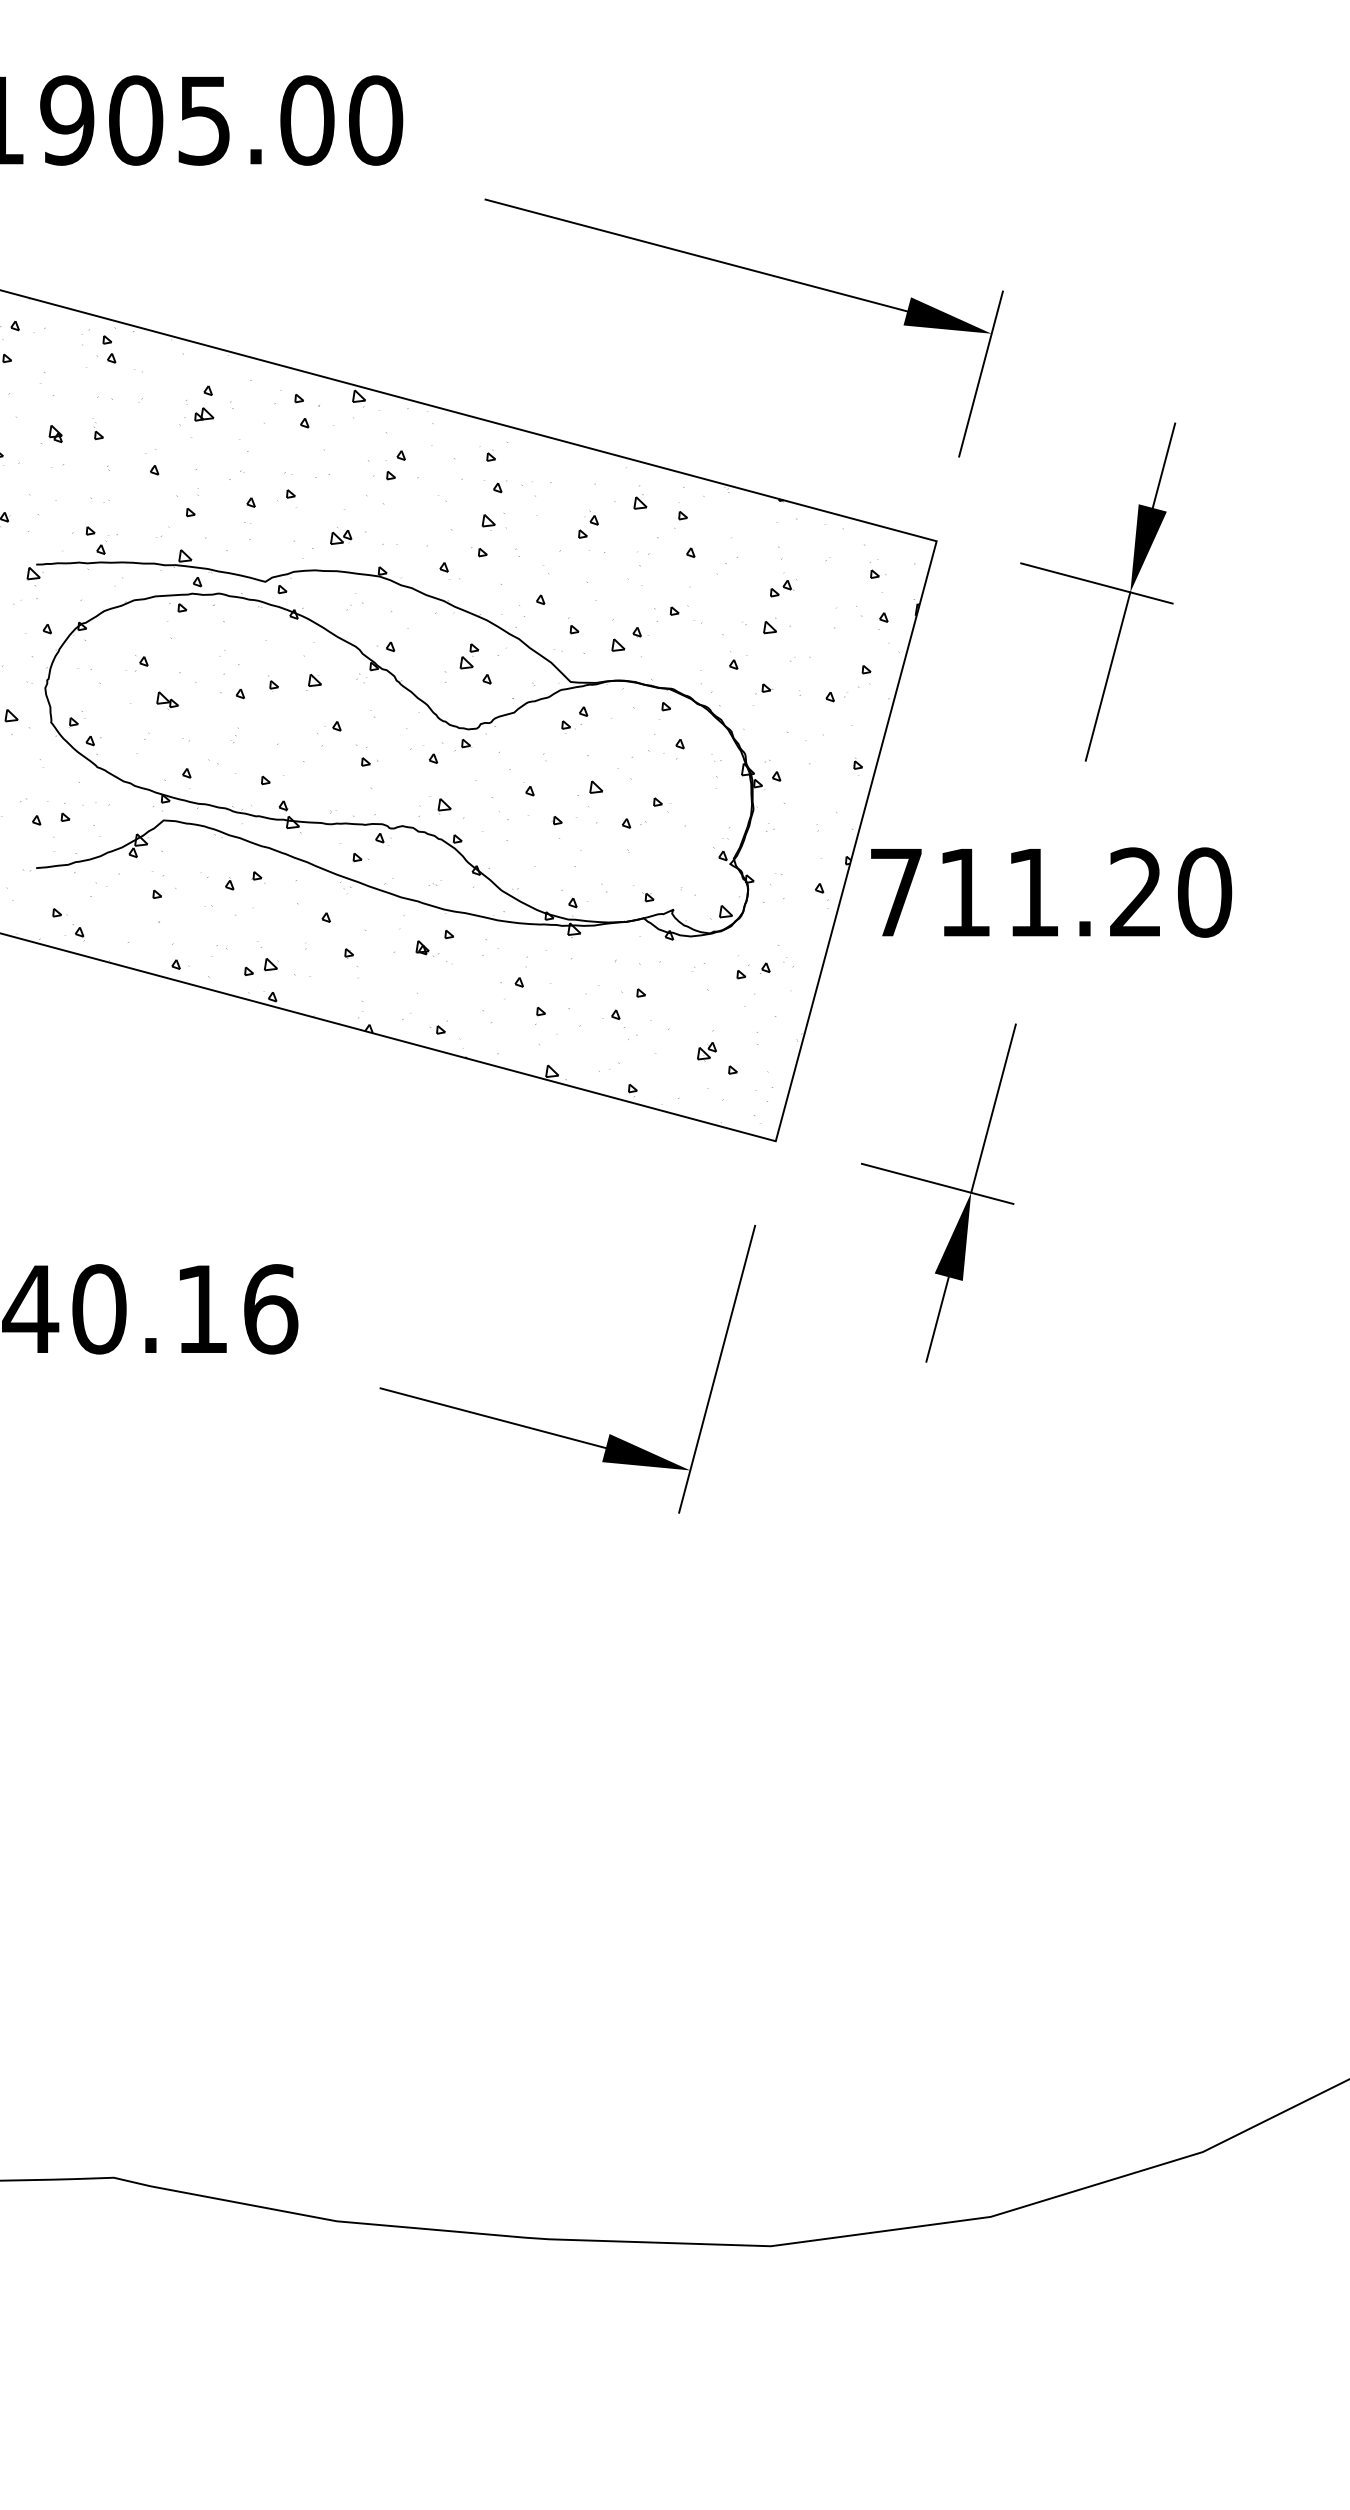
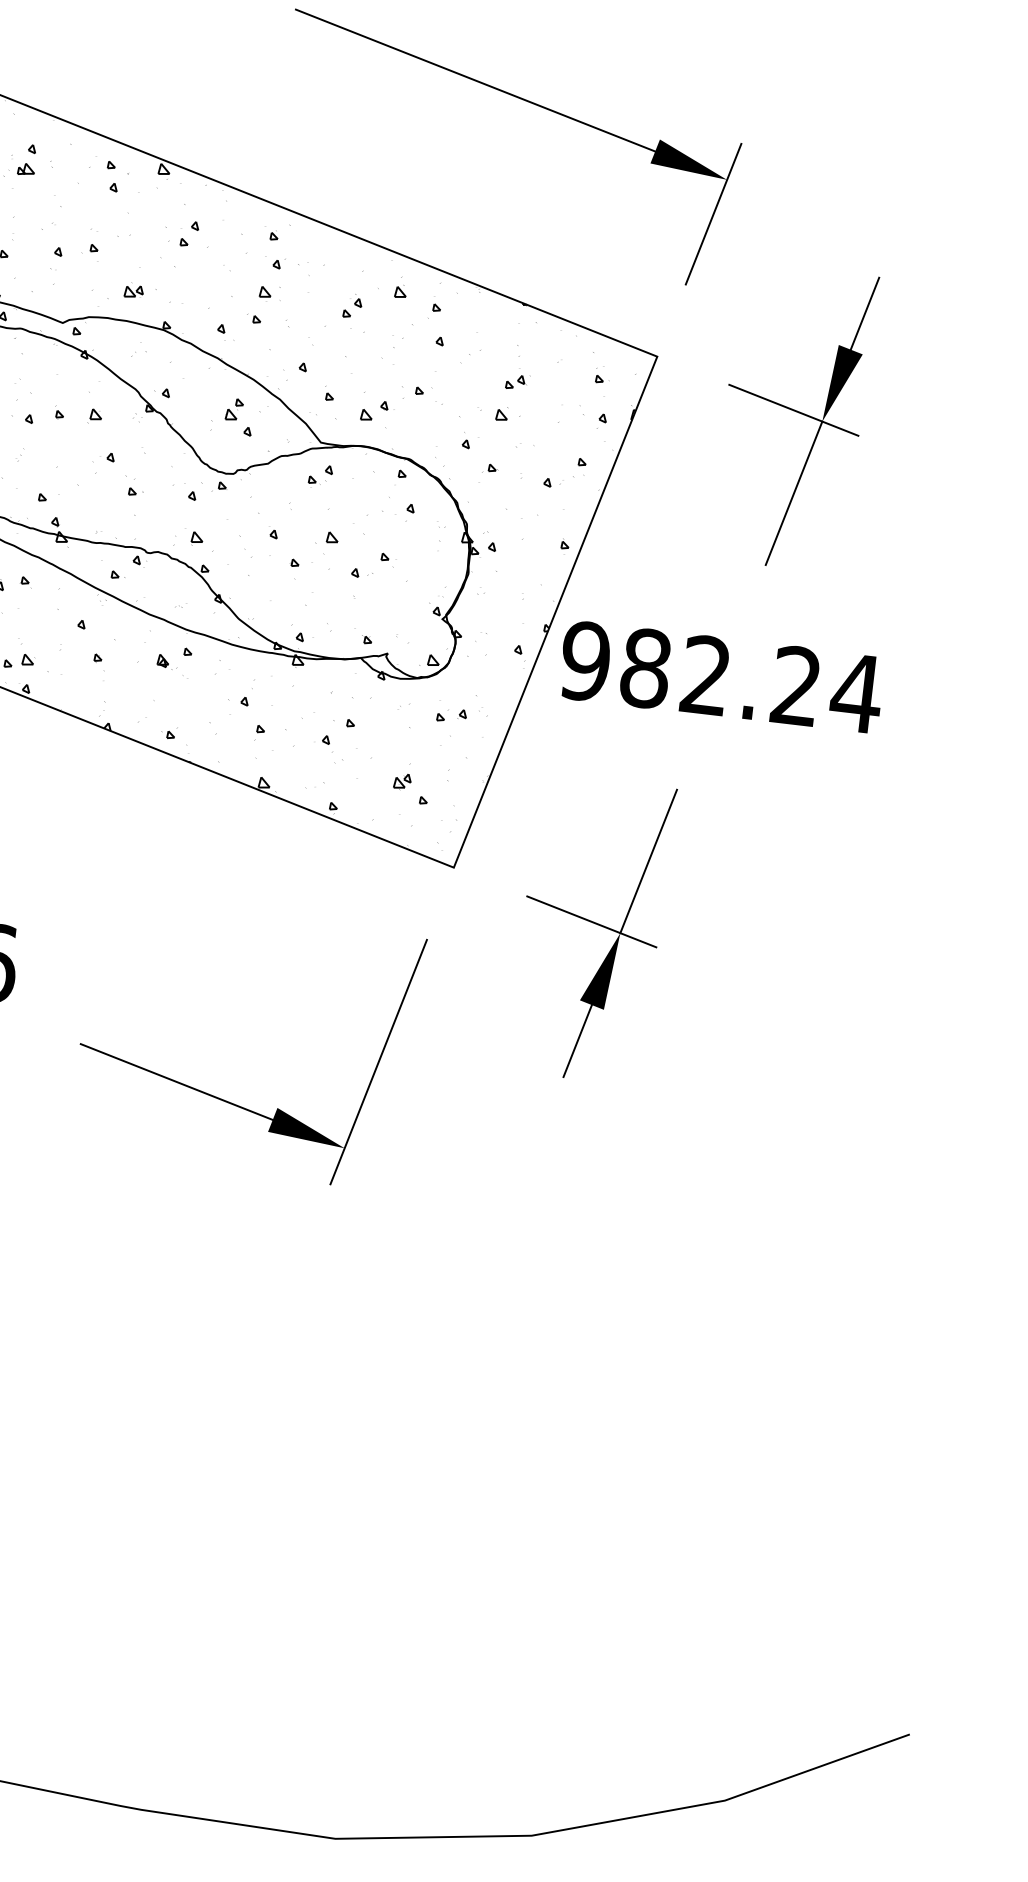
text: (1051, 892) -> (722, 677), 711.20 -> 982.24

